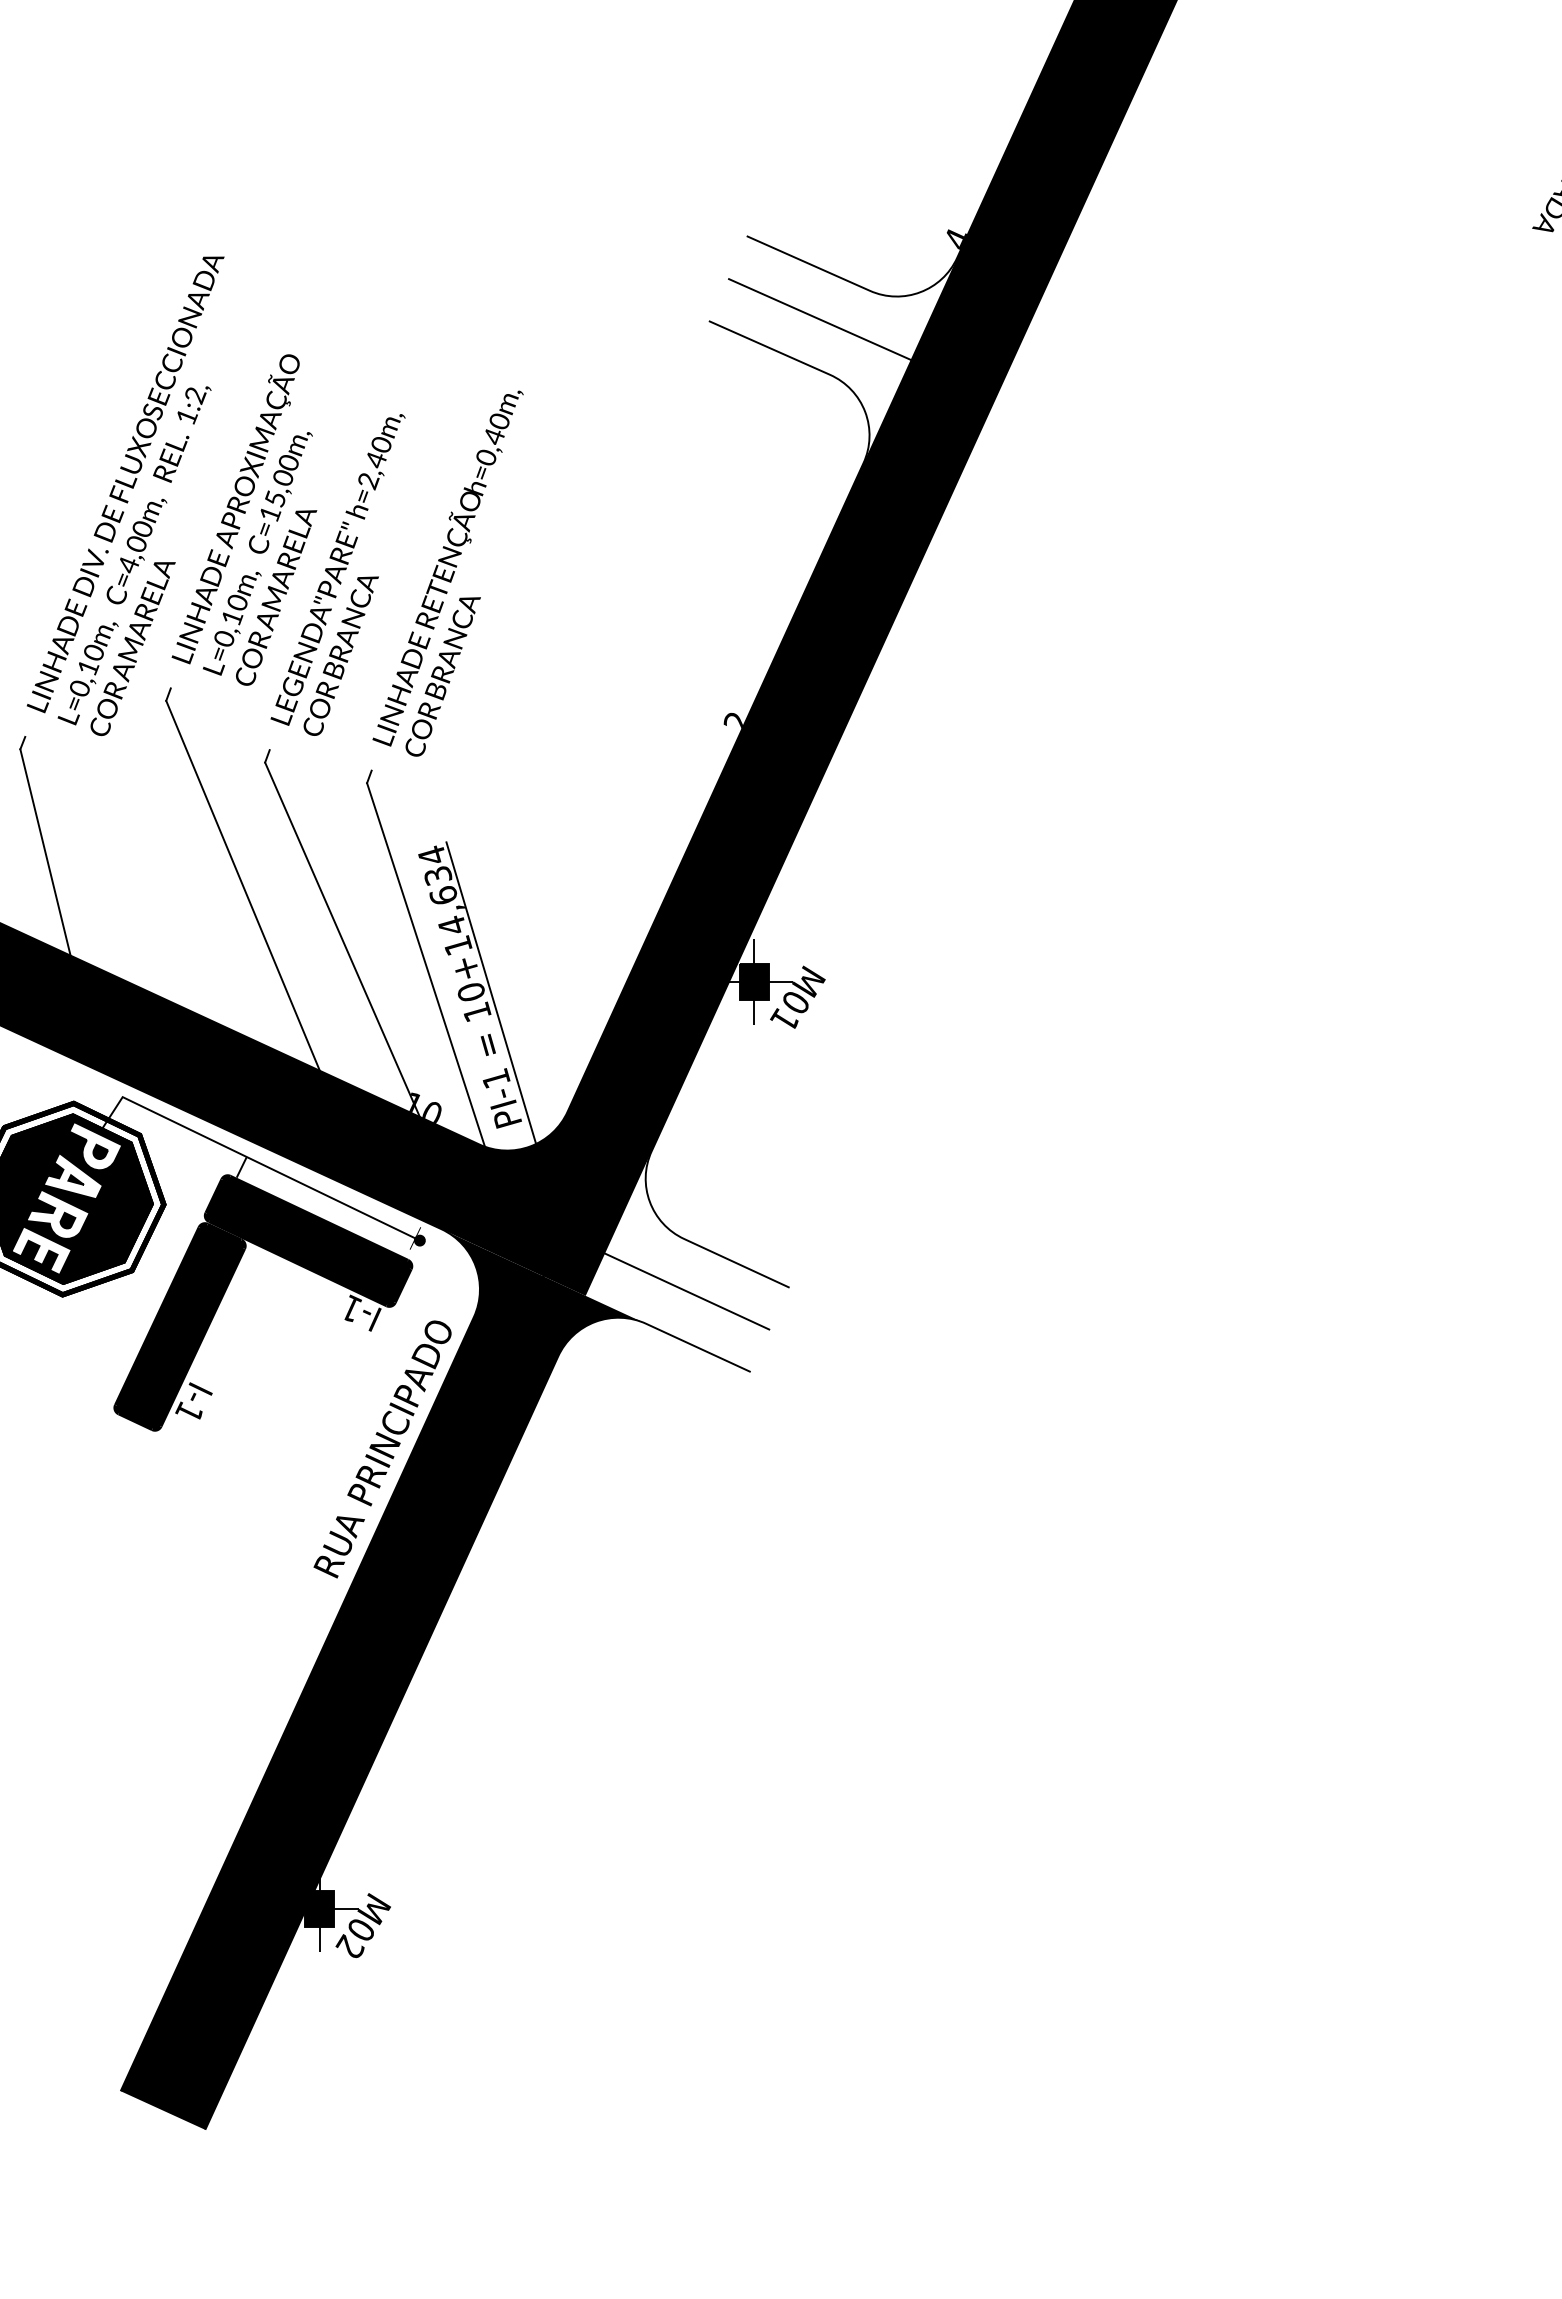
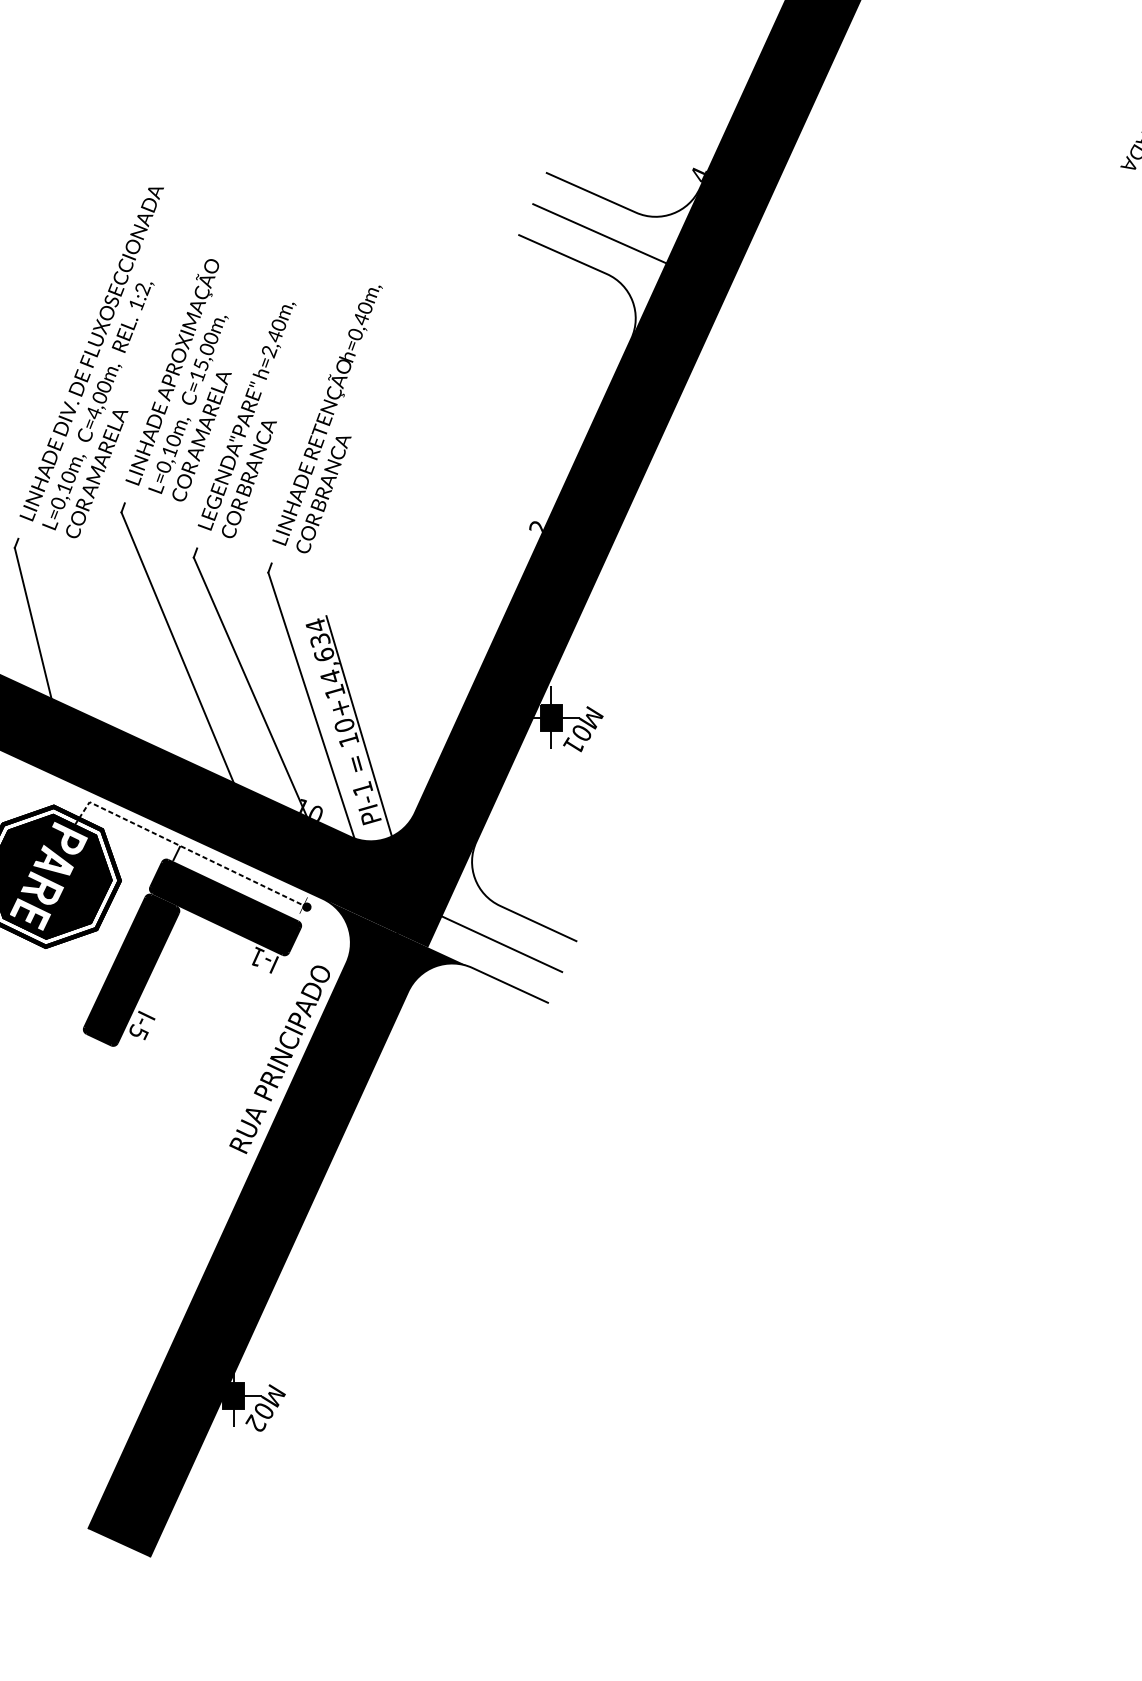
line: (253, 1160) -> (185, 848), solid -> dashed
text: (189, 1411) -> (138, 1032), I-1 -> I-5

